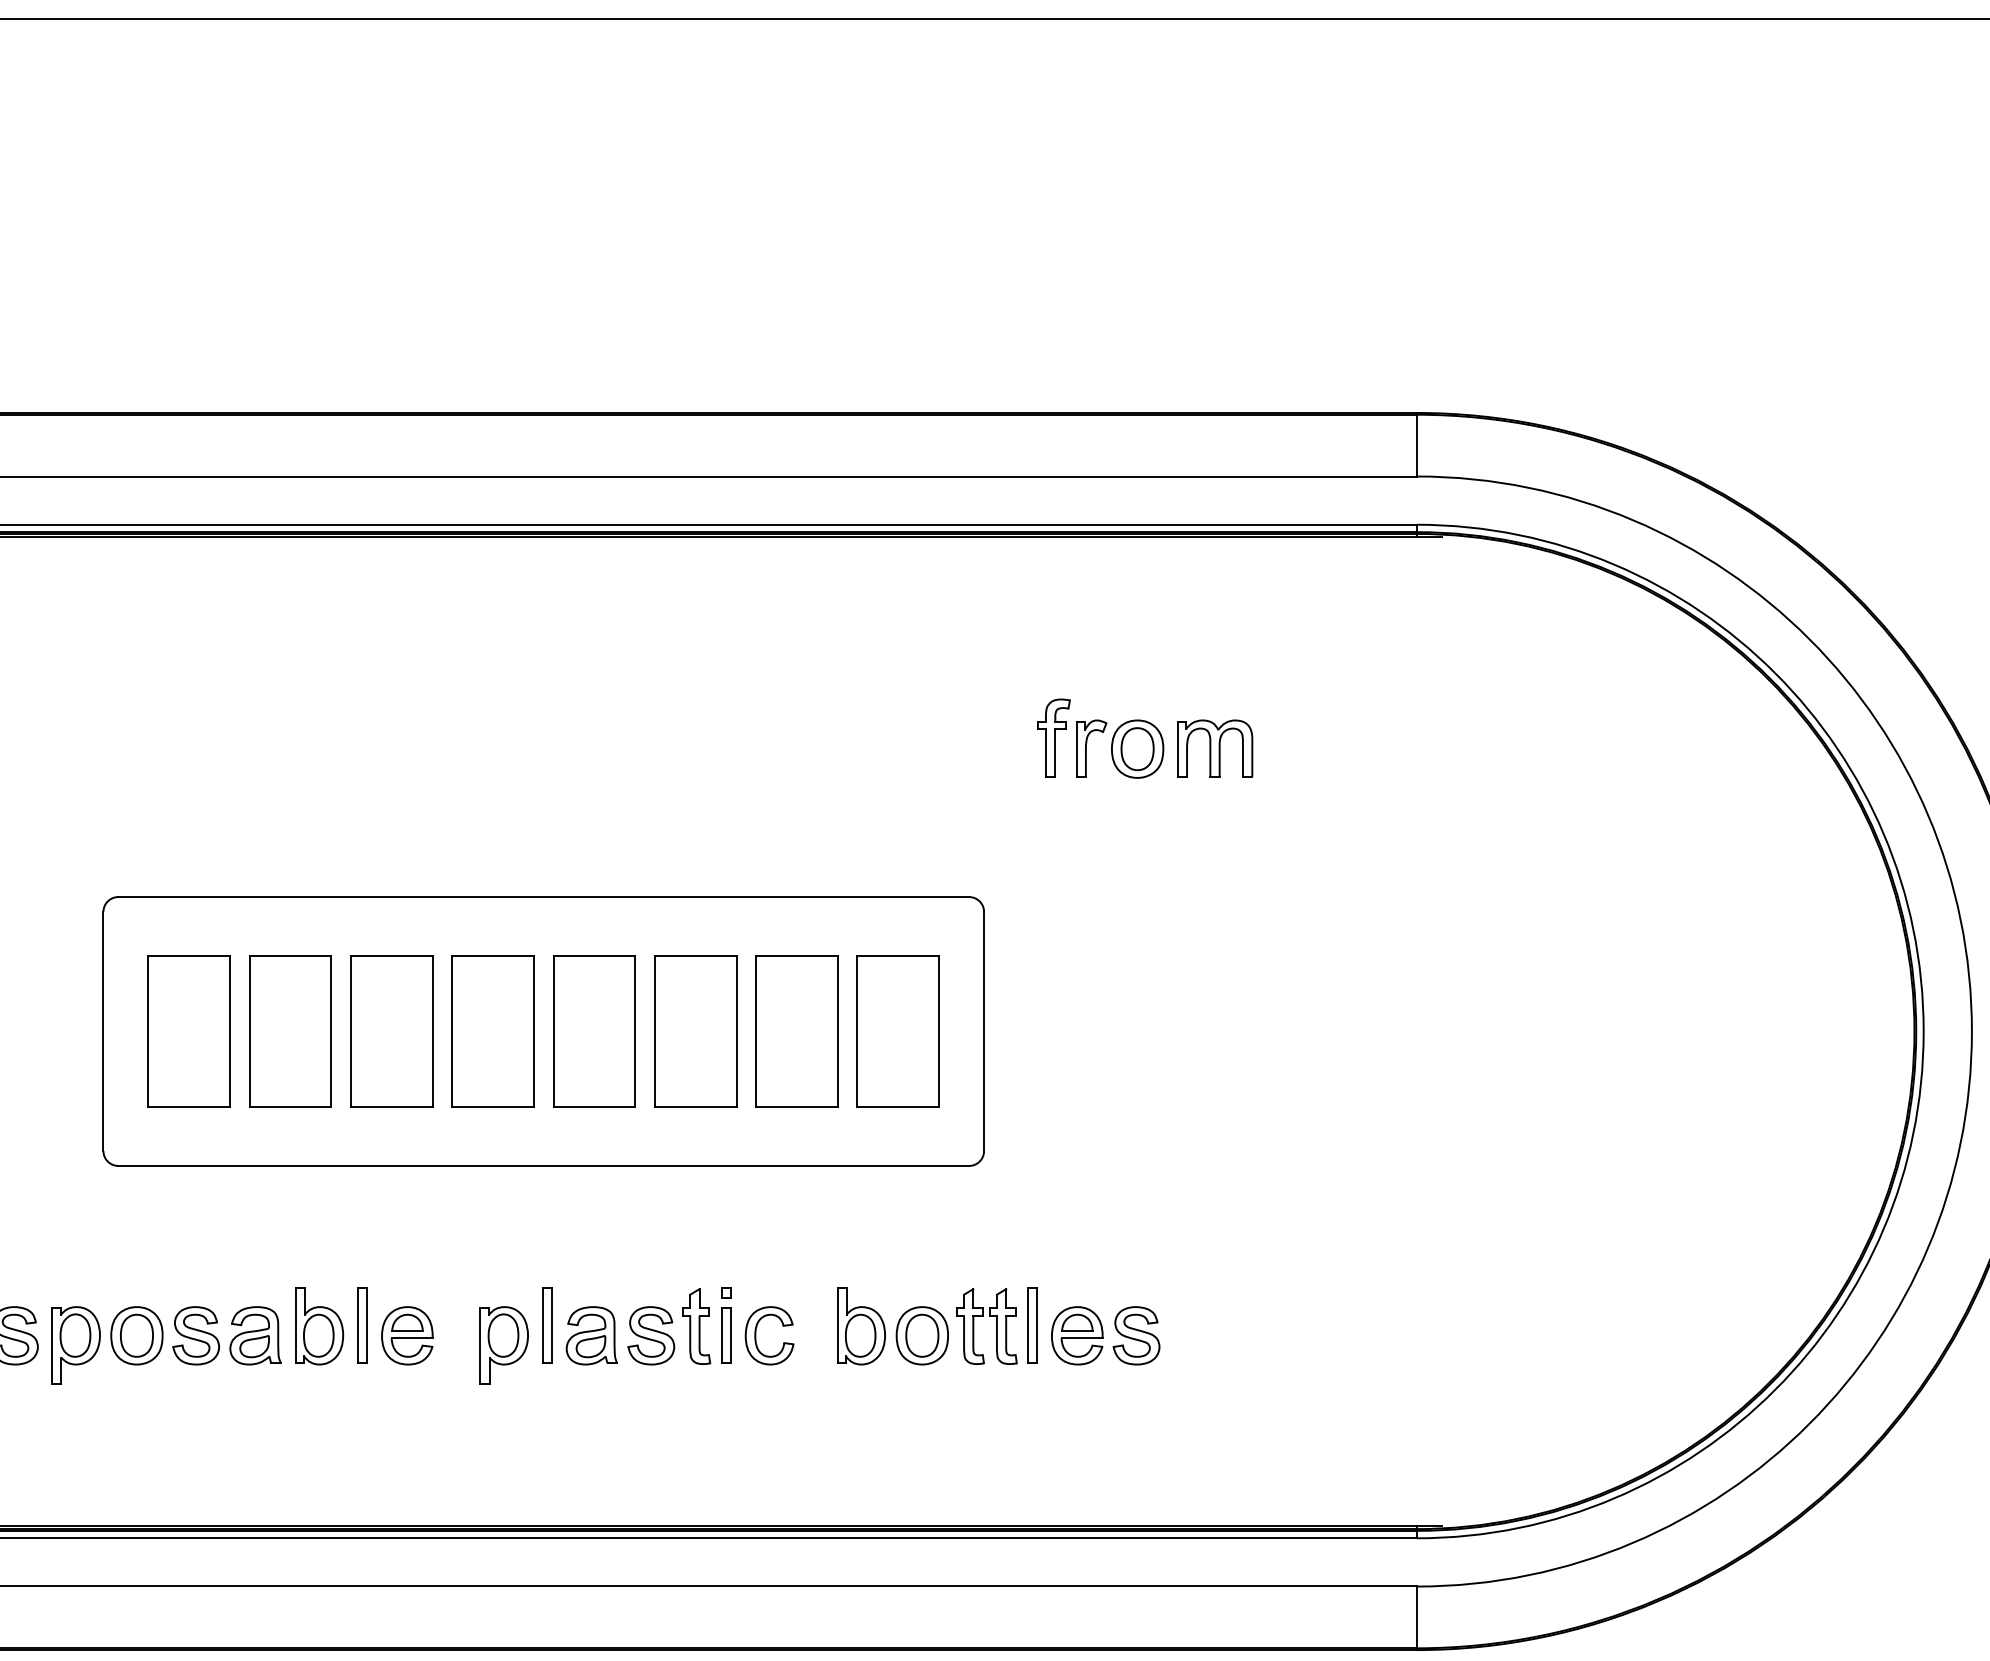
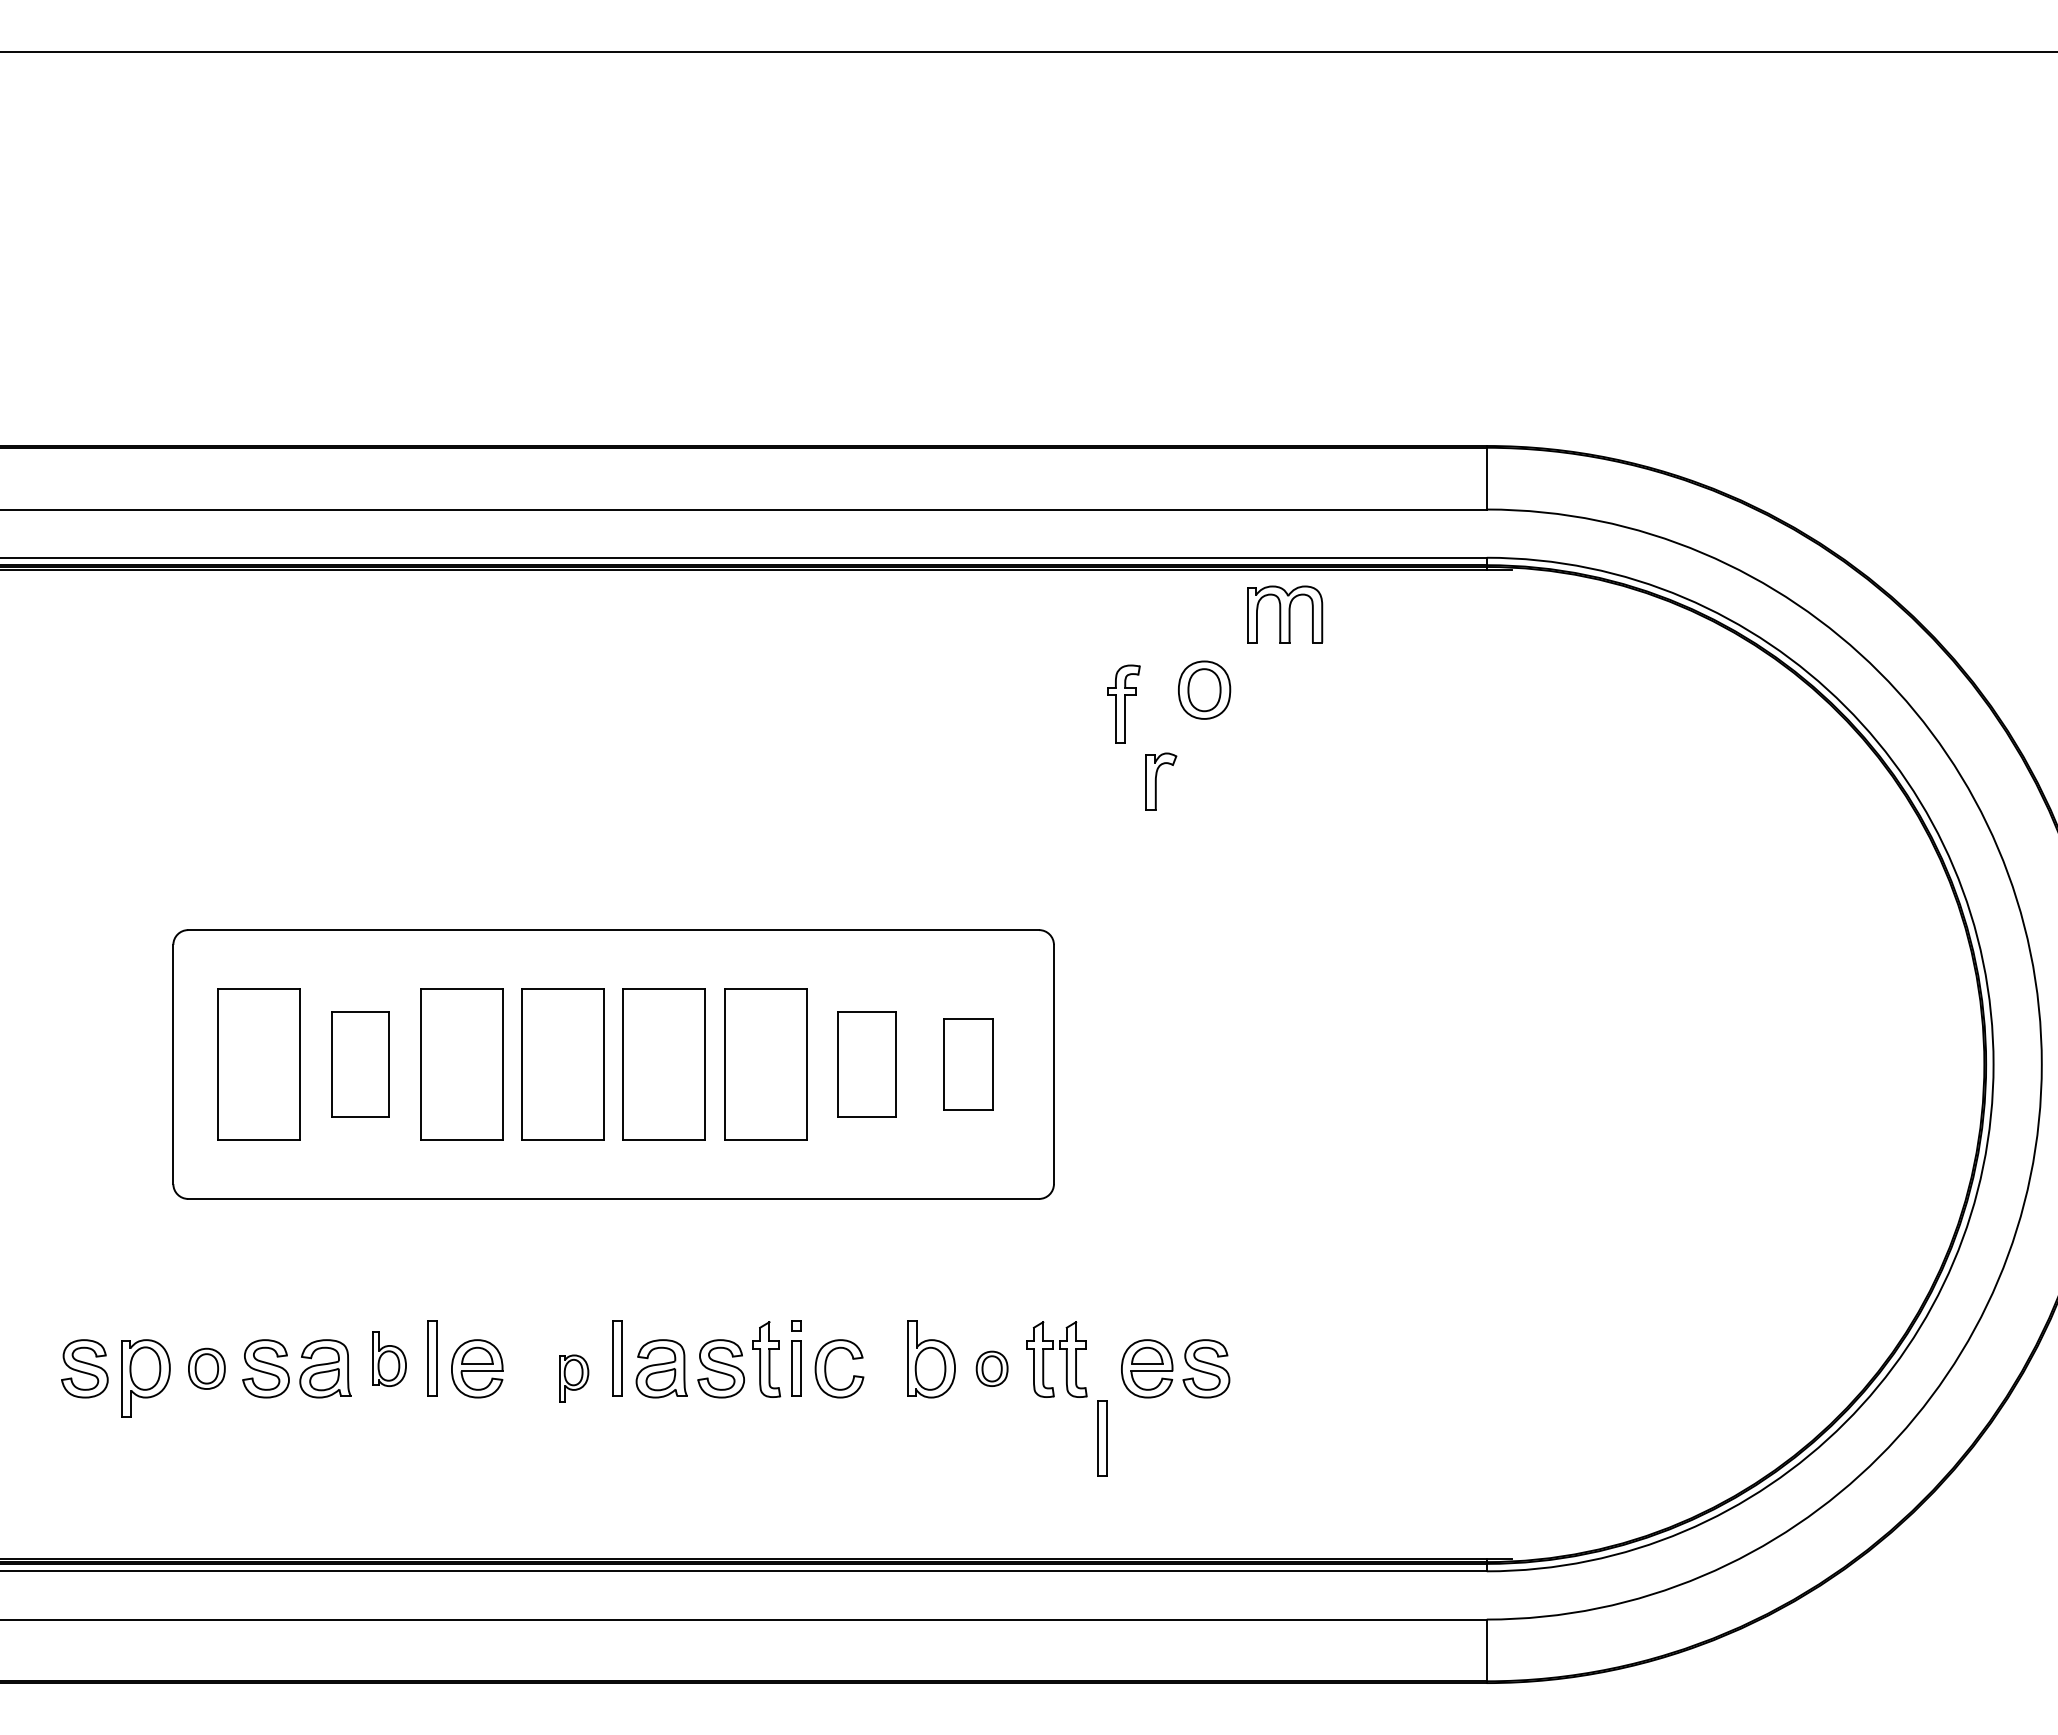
part: (1053, 737) -> (1123, 703), moved
part: (1137, 748) -> (1204, 689), moved
part: (1215, 748) -> (1285, 614), moved
part: (289, 1031) -> (359, 1064), size x0.7
part: (796, 1031) -> (866, 1064), size x0.7
part: (897, 1031) -> (967, 1064), size x0.6
part: (1032, 1325) -> (1102, 1438), moved
part: (319, 1326) -> (389, 1359), size x0.7
part: (136, 1335) -> (206, 1368), size x0.7
part: (921, 1335) -> (991, 1368), size x0.6
part: (503, 1345) -> (573, 1378), size x0.6

